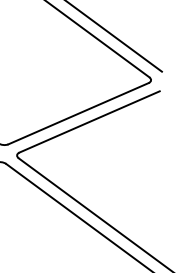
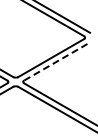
line: (90, 121) -> (57, 61), solid -> dashed

